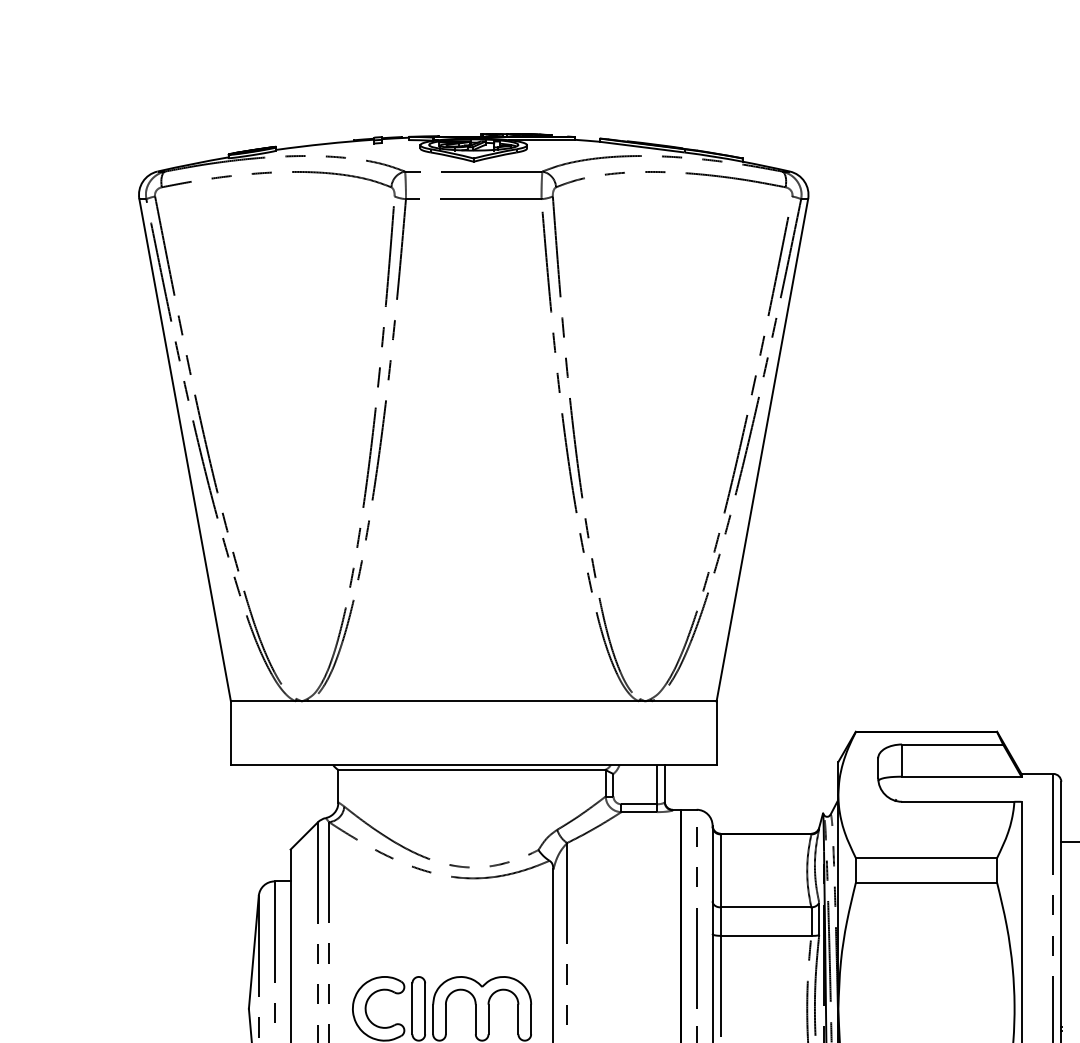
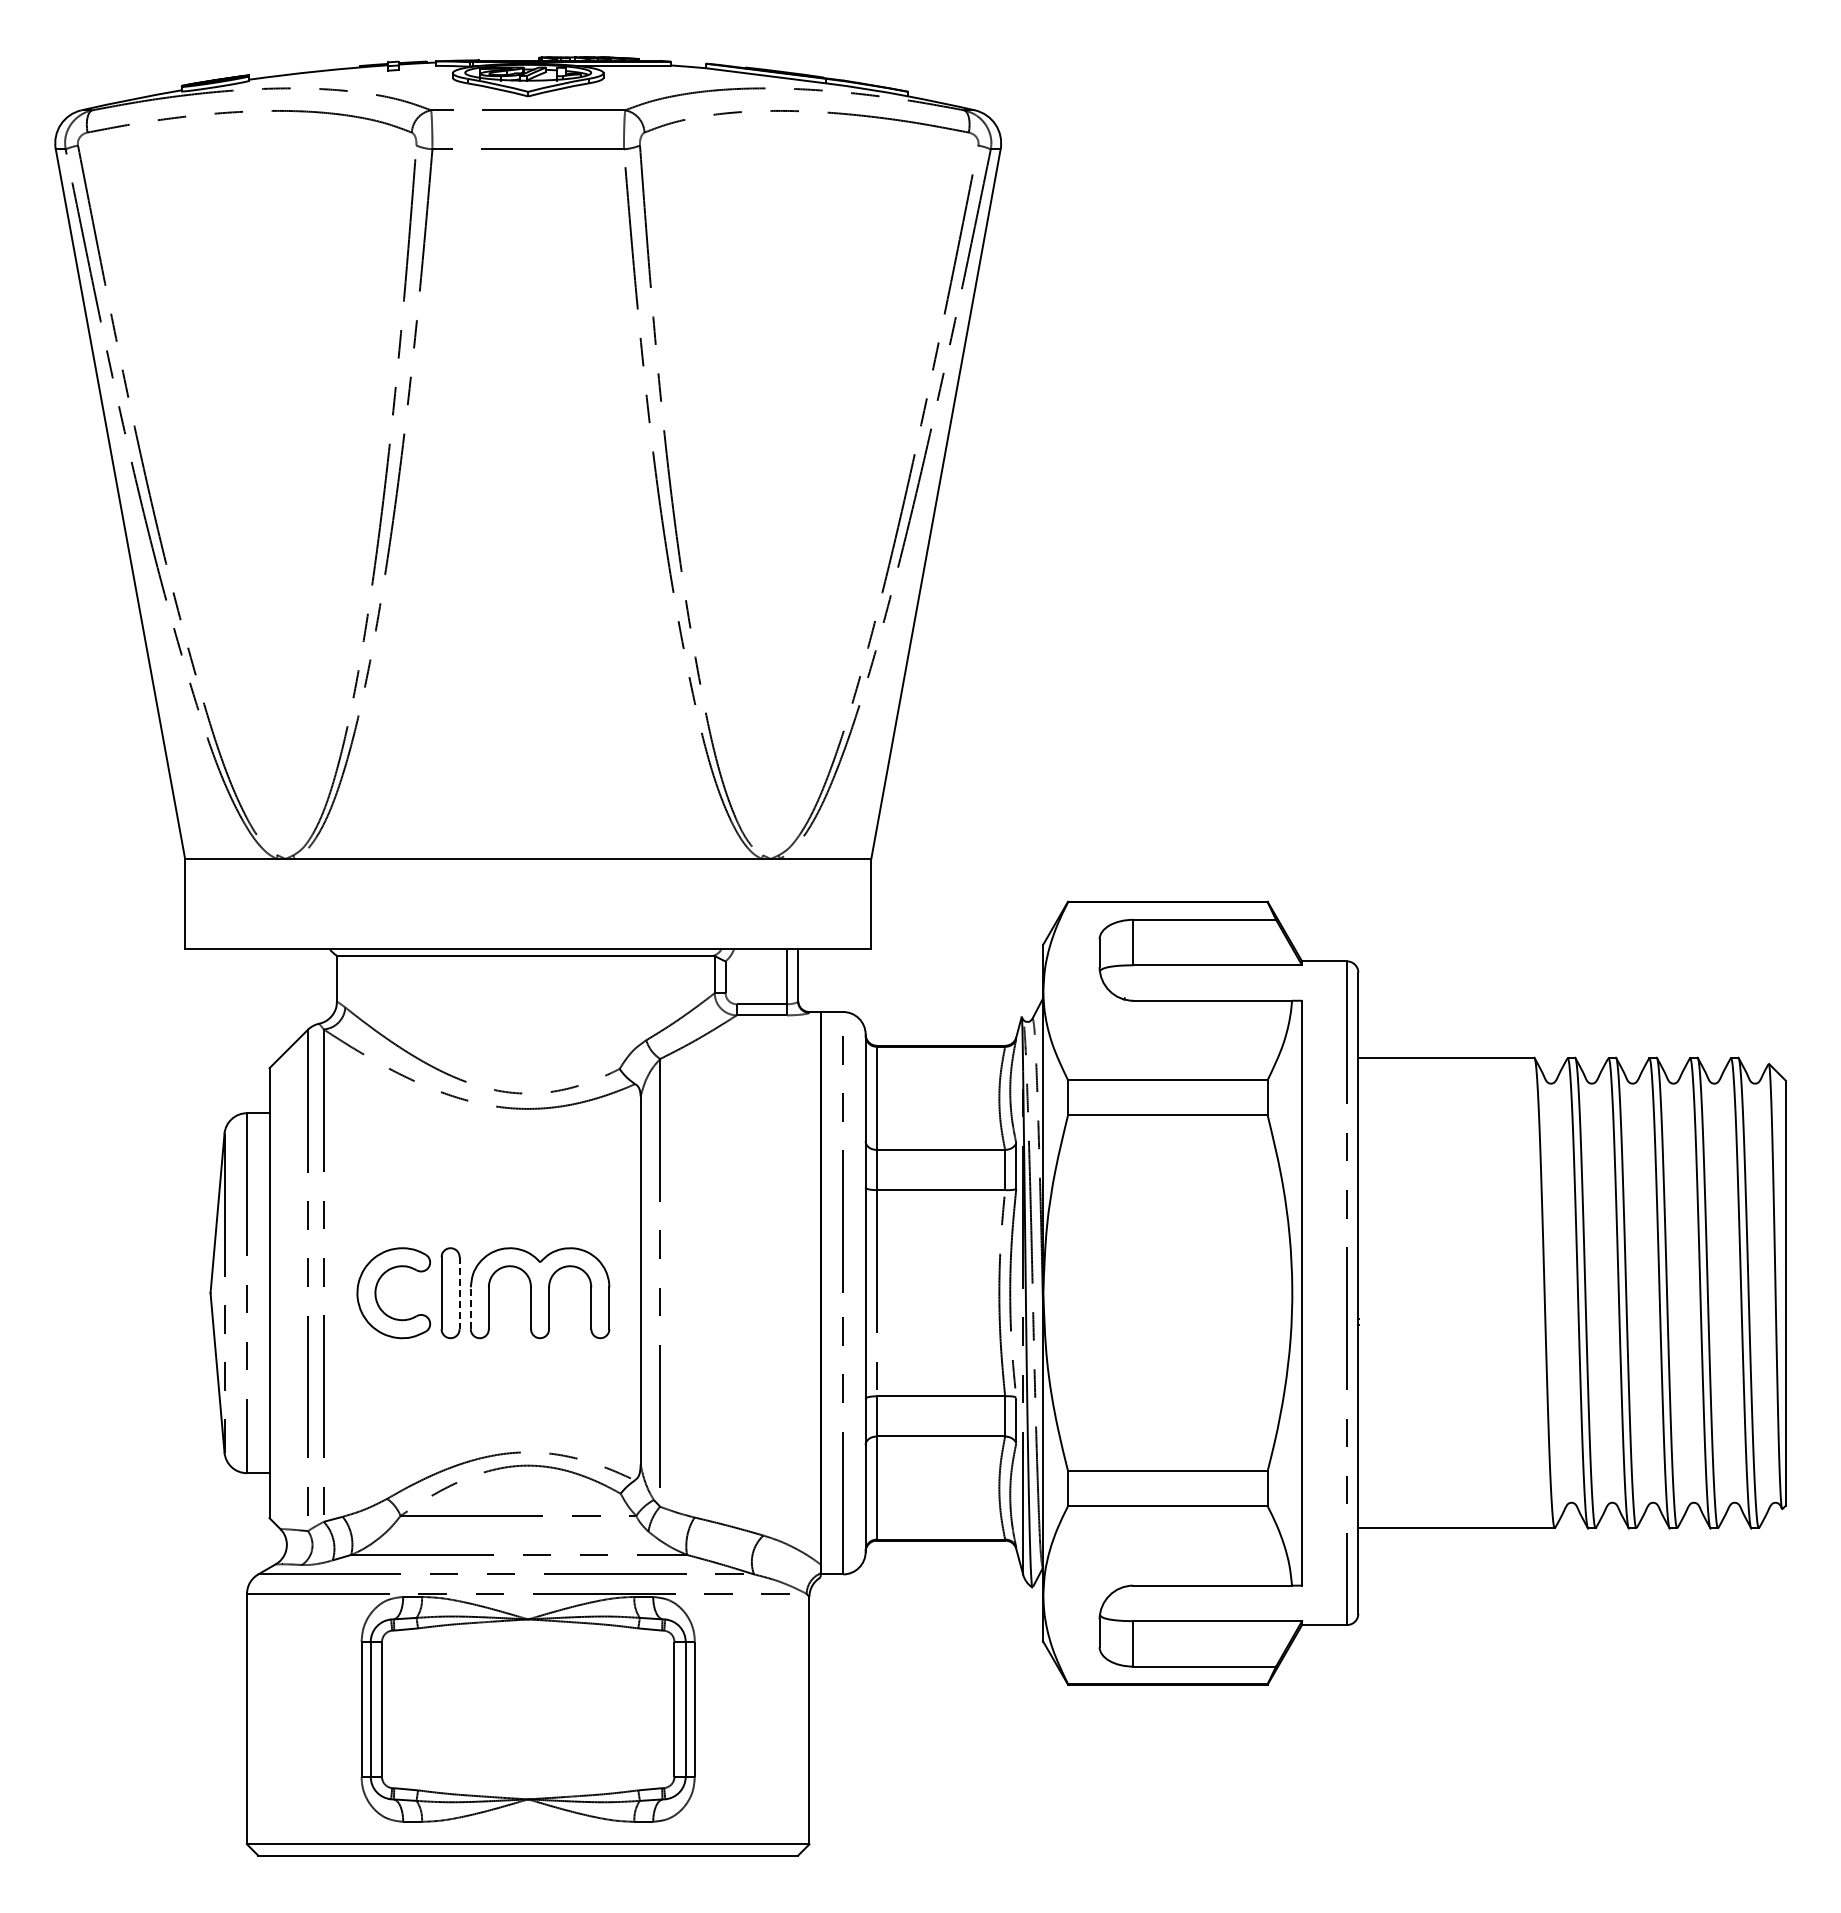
line: (425, 1009) -> (459, 1293), solid -> dashed
line: (432, 1019) -> (470, 1308), solid -> dashed

